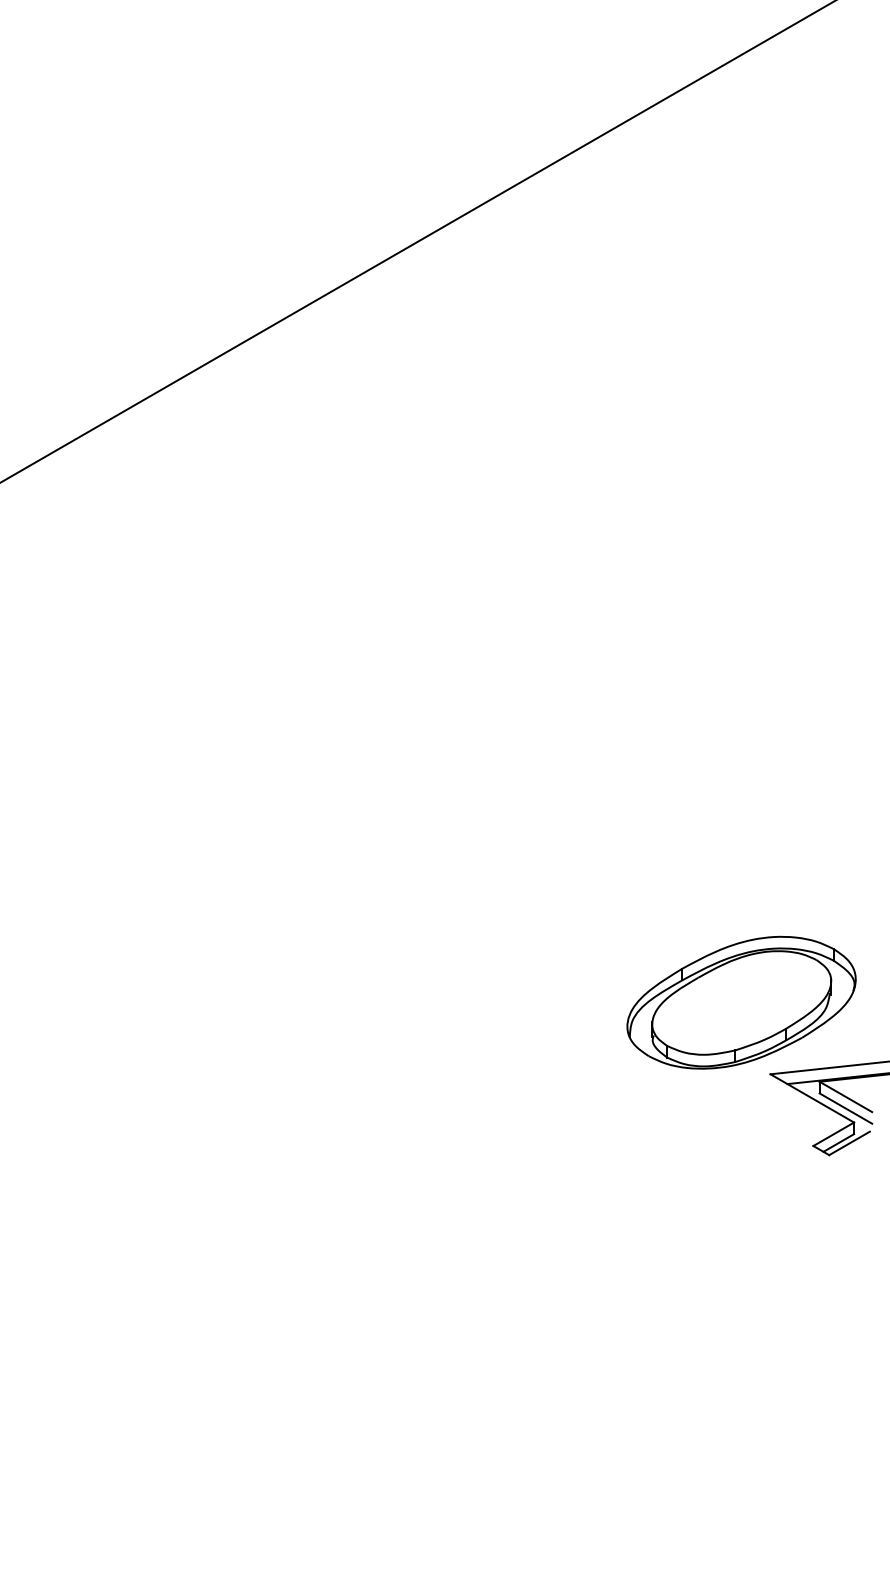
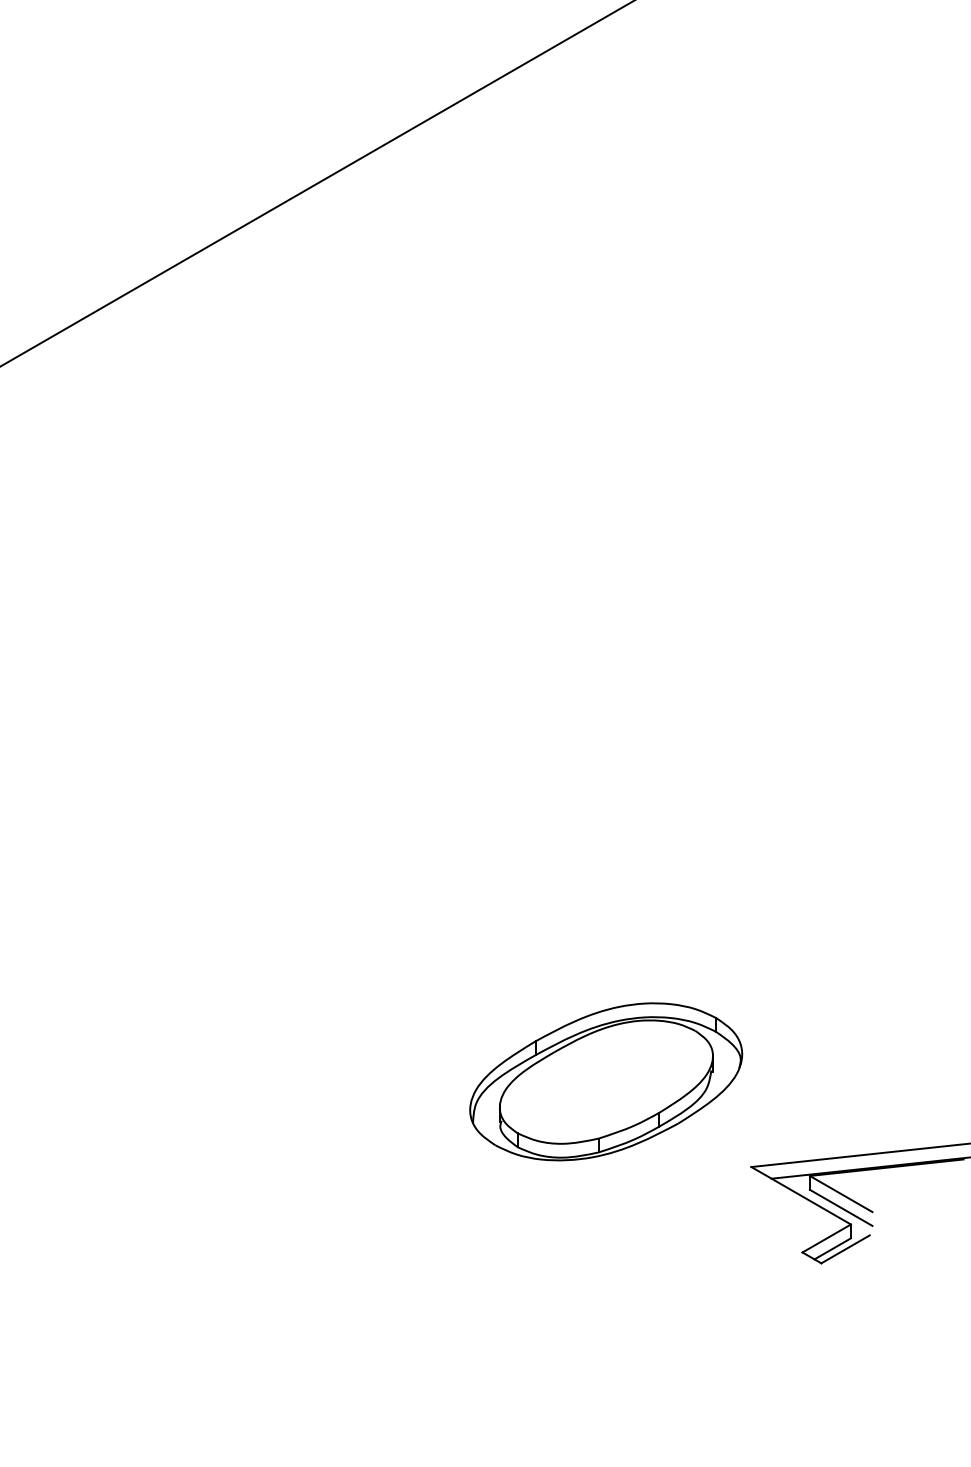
part: (741, 1002) -> (606, 1081), moved

